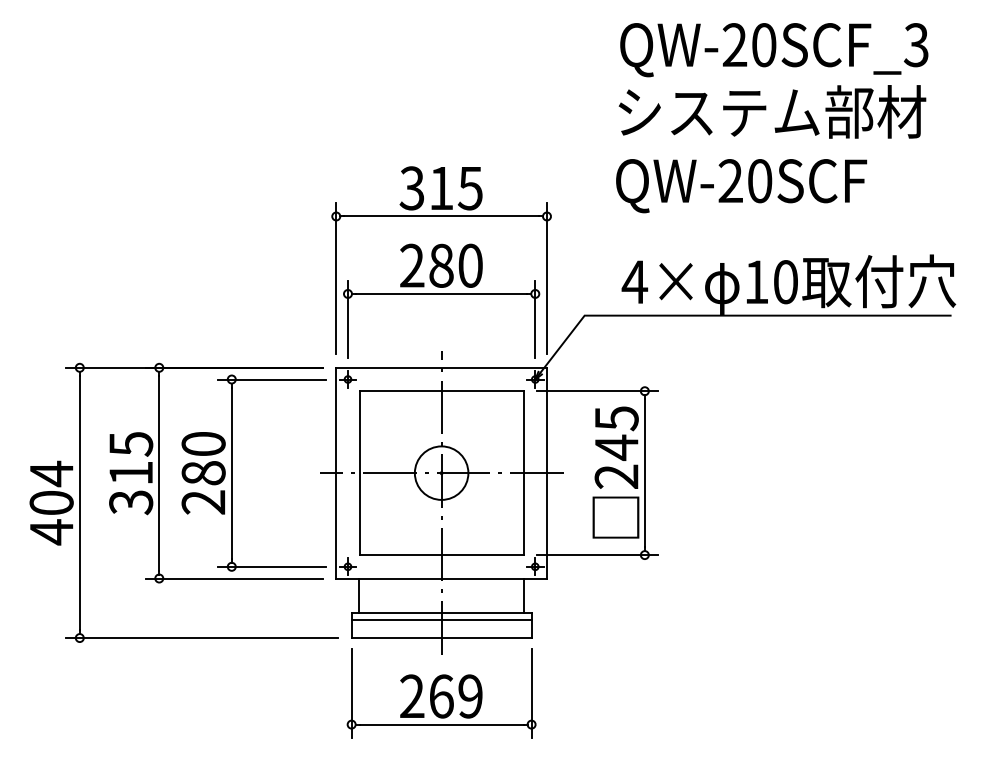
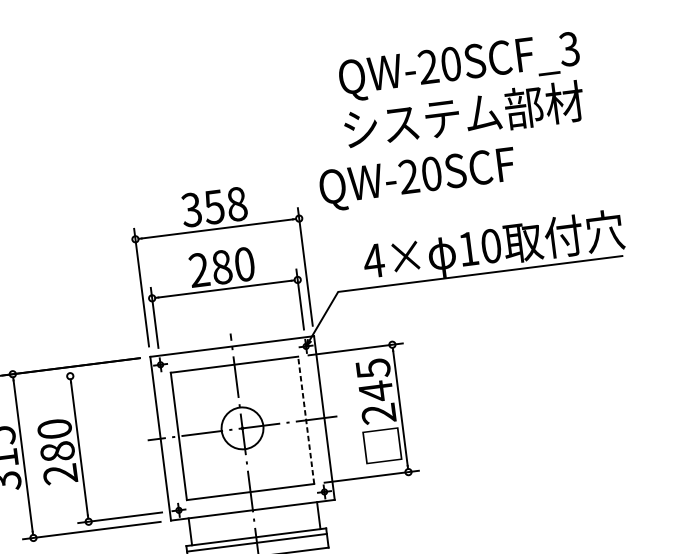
text: (741, 186) -> (417, 179), moved
text: (455, 188) -> (225, 205), 315 -> 358
line: (272, 379) -> (101, 372), removed
line: (523, 473) -> (306, 420), solid -> dashed

